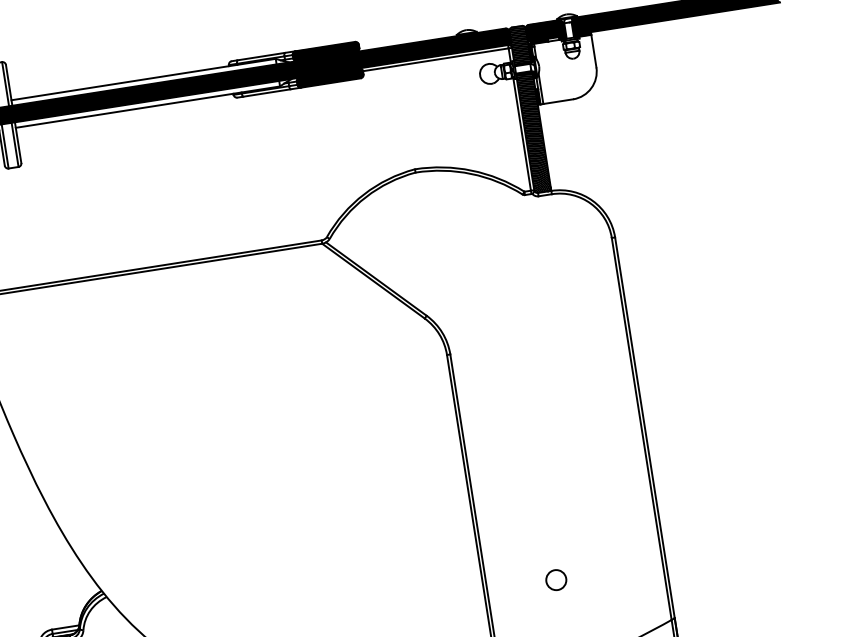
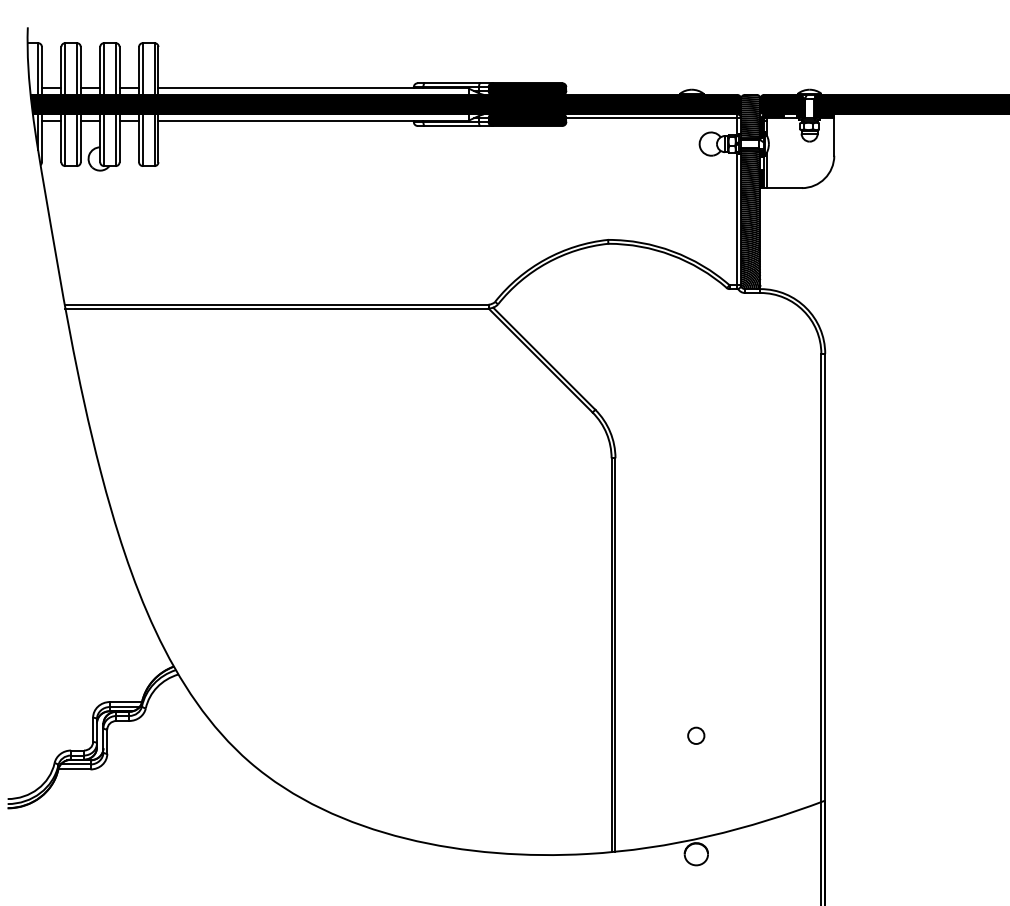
circle: (555, 580) -> (695, 735), size x0.7

